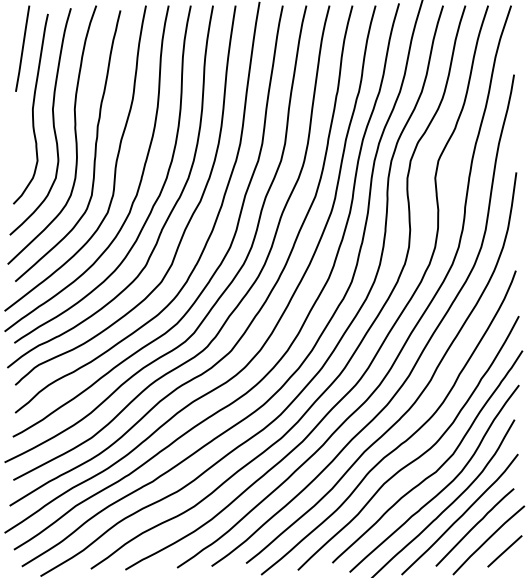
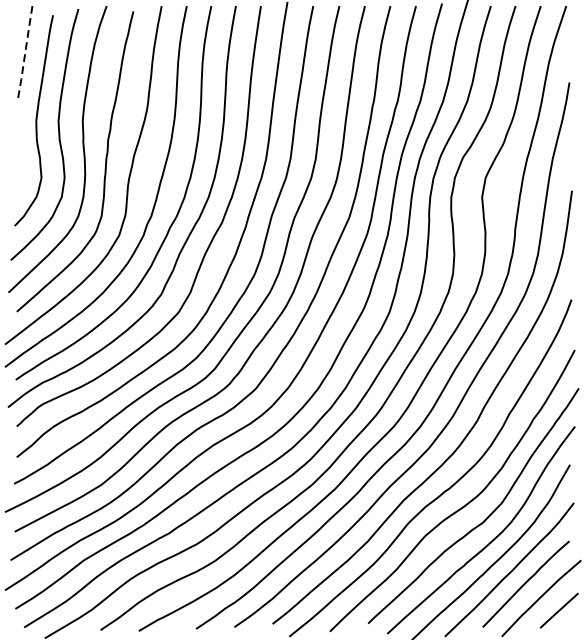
line: (22, 49) -> (24, 54), solid -> dashed

